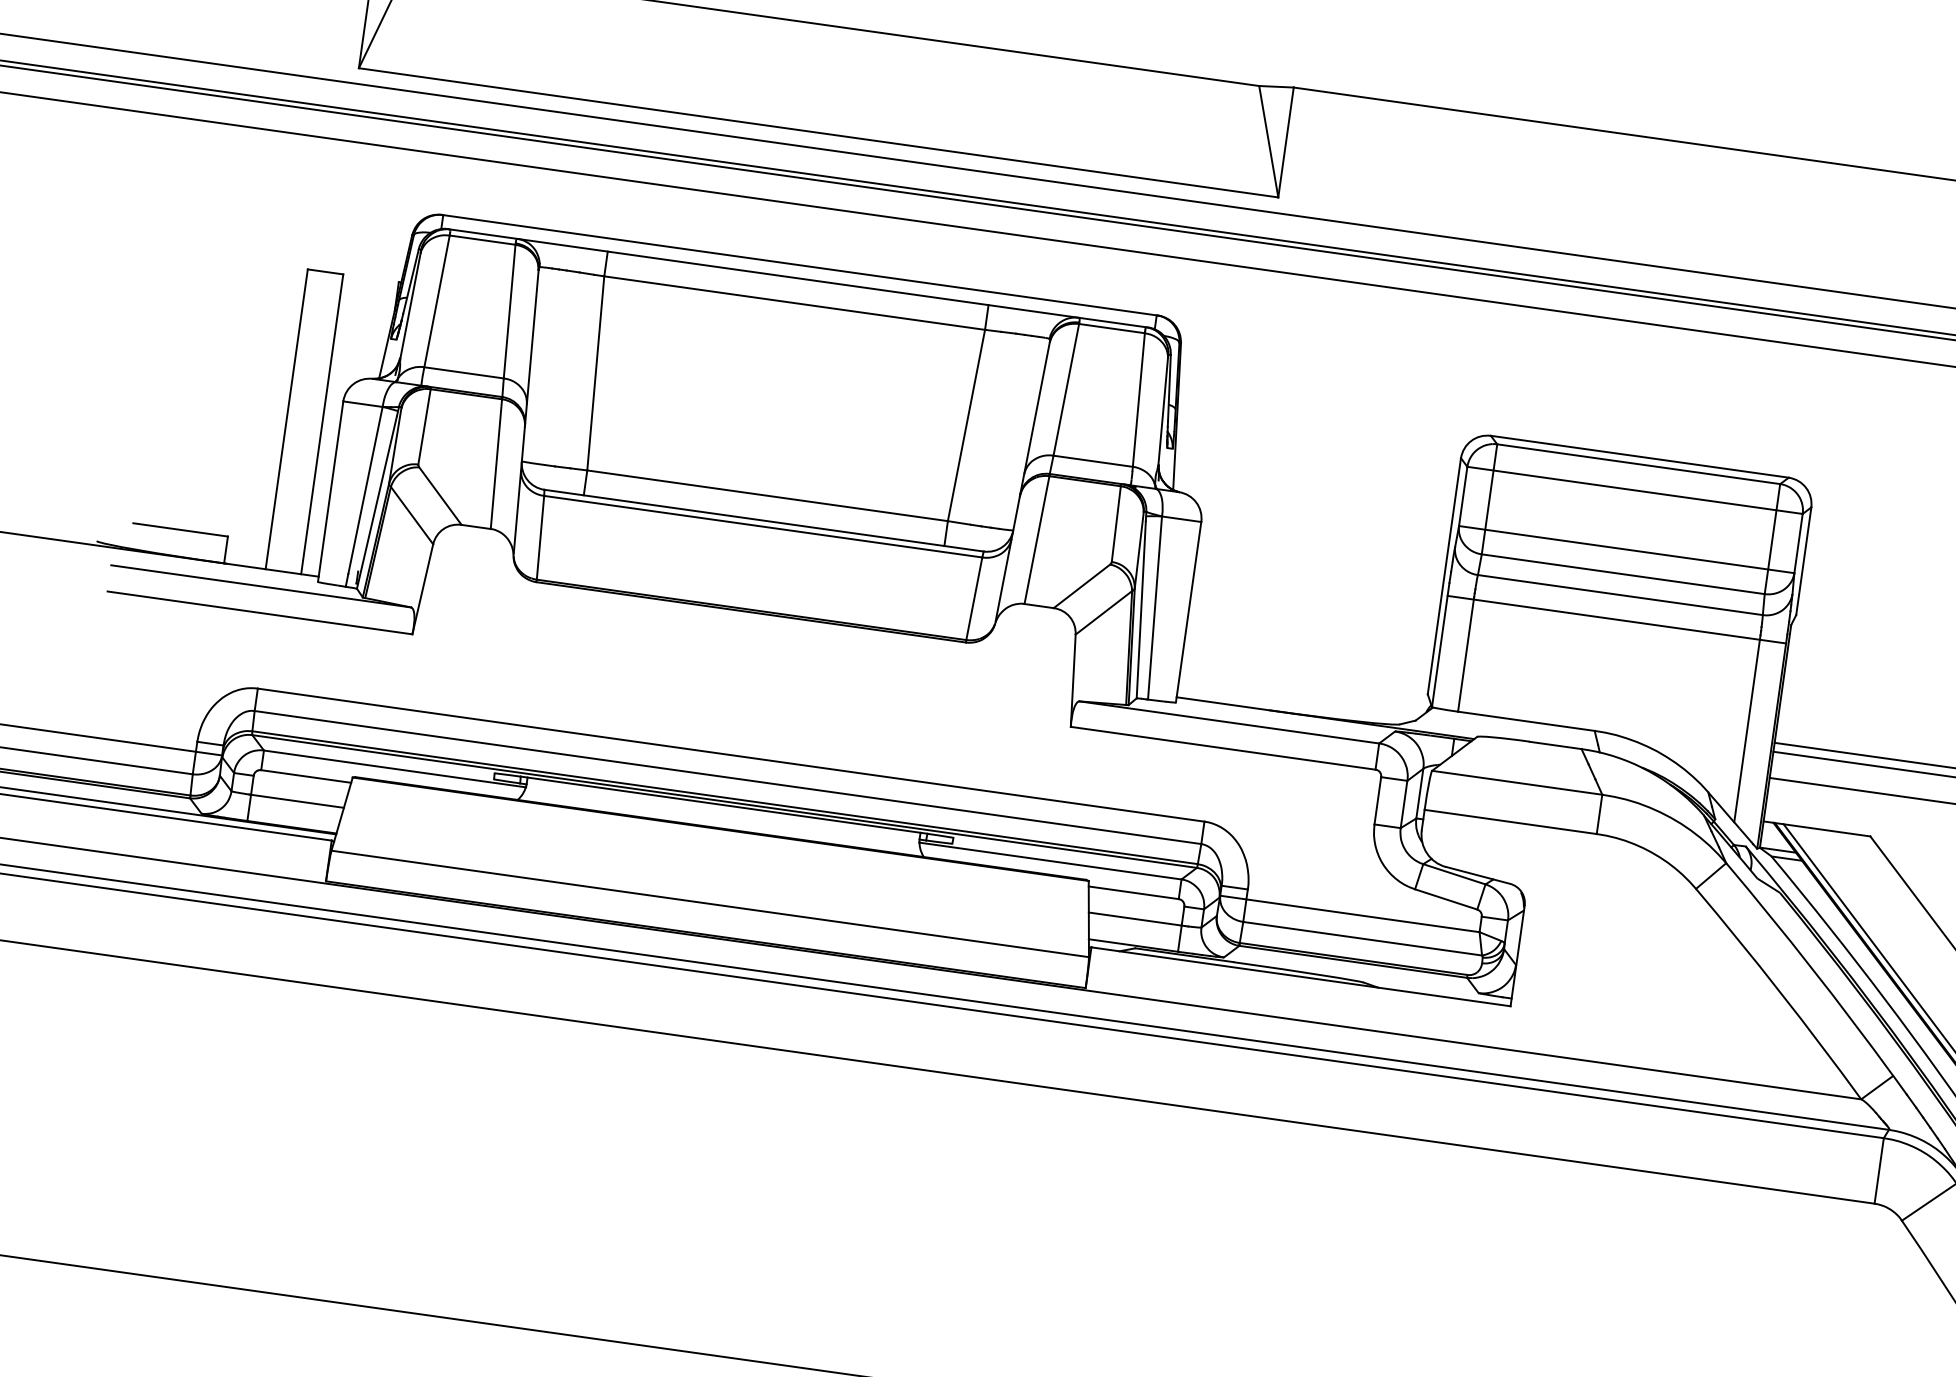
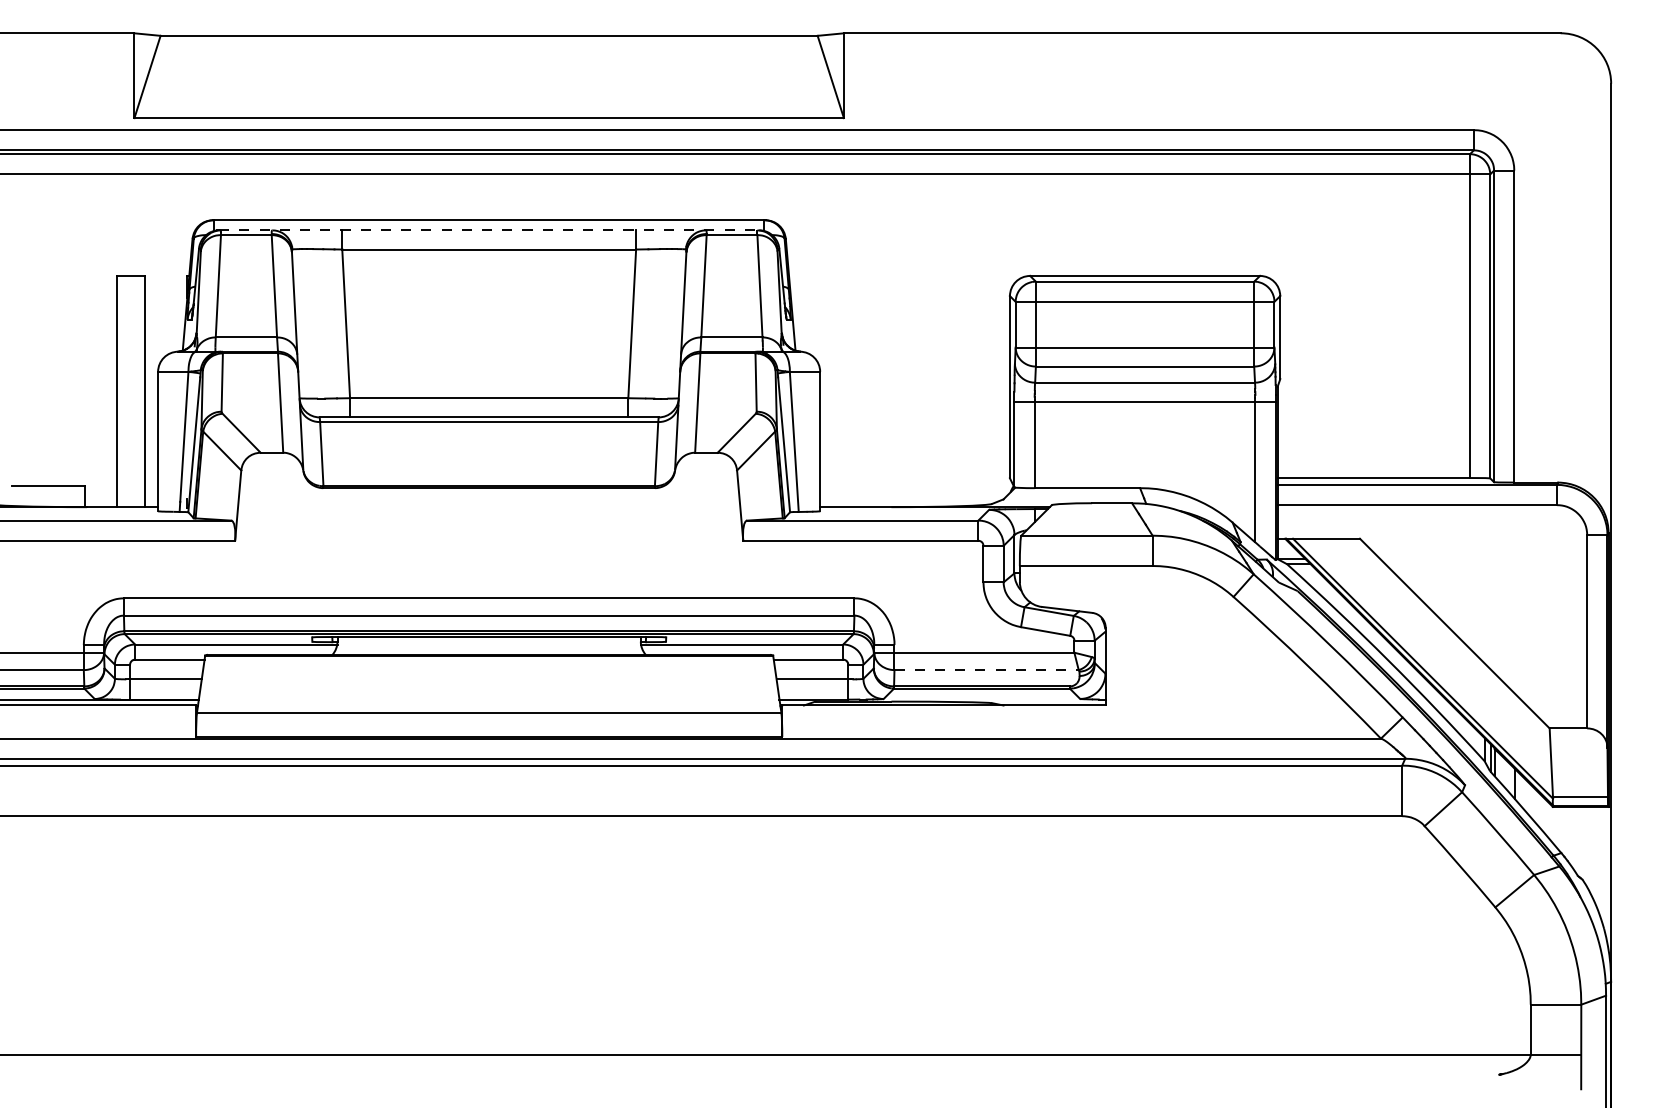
line: (798, 278) -> (489, 230), solid -> dashed
line: (1363, 939) -> (987, 670), solid -> dashed

